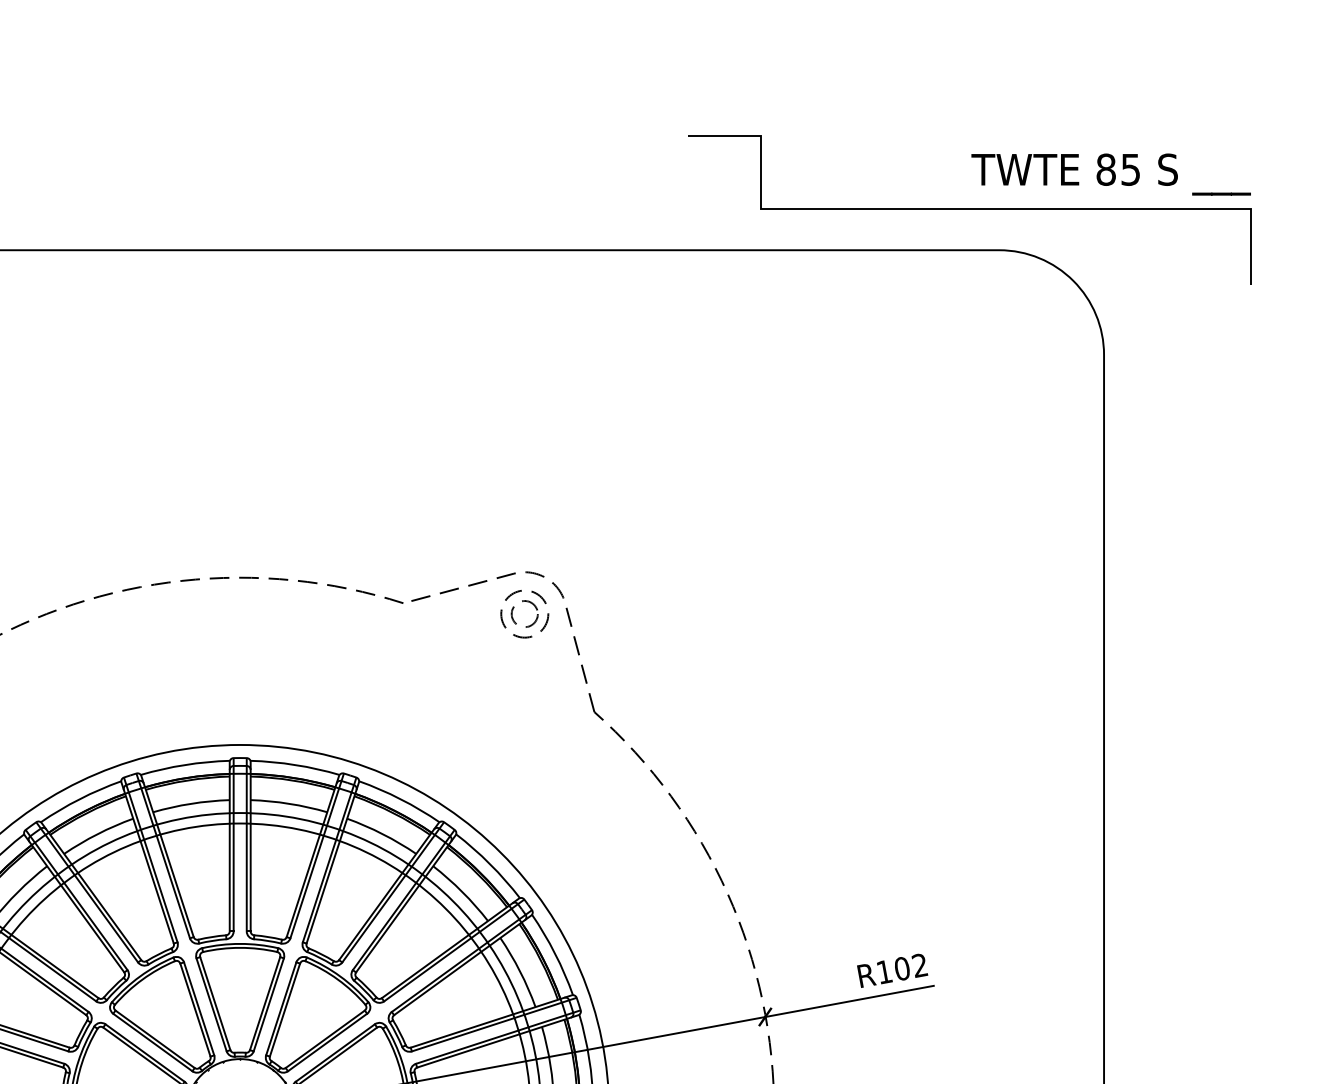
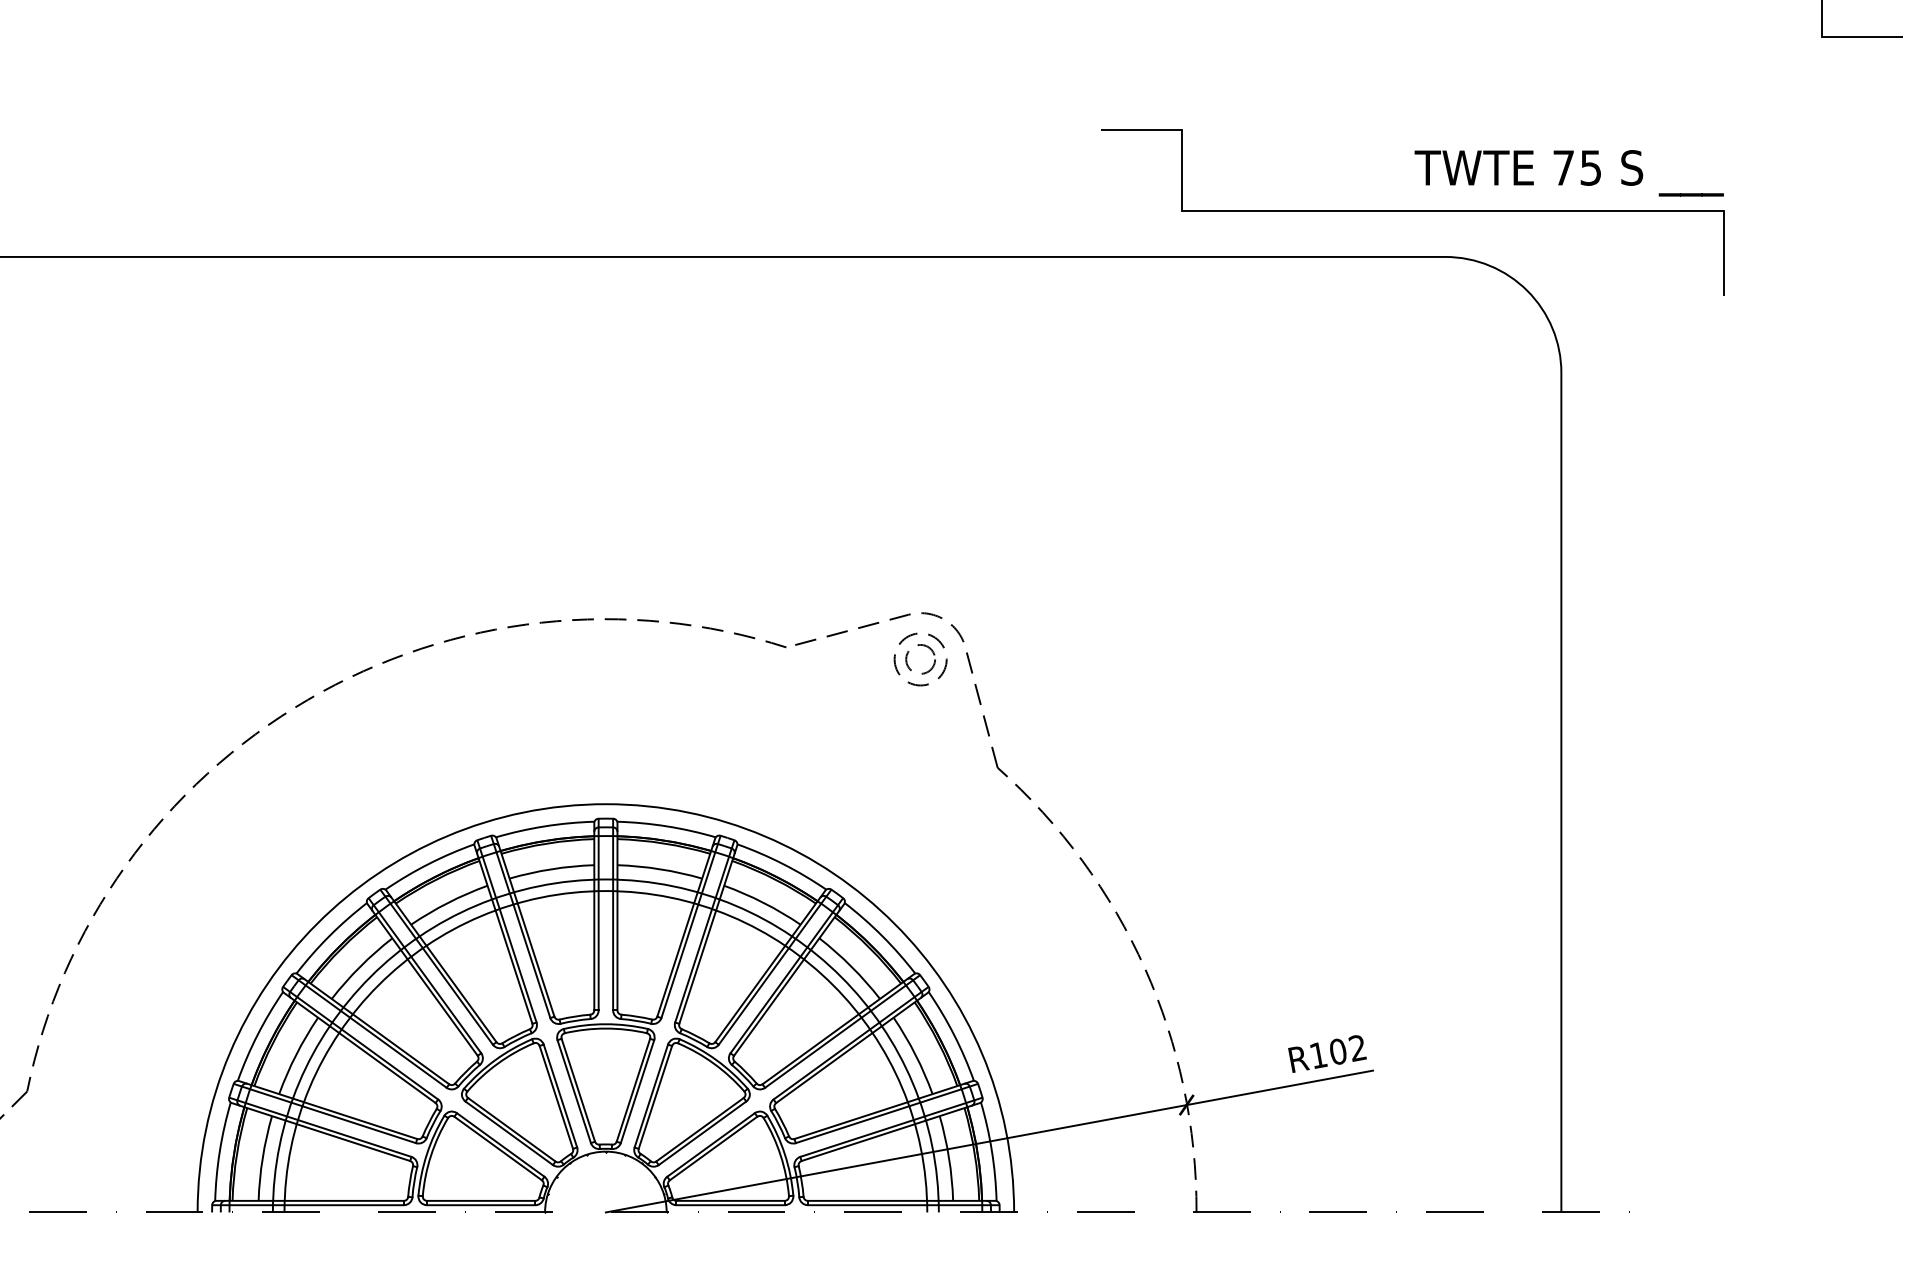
text: (1105, 169) -> (1563, 167), 85 -> 75

